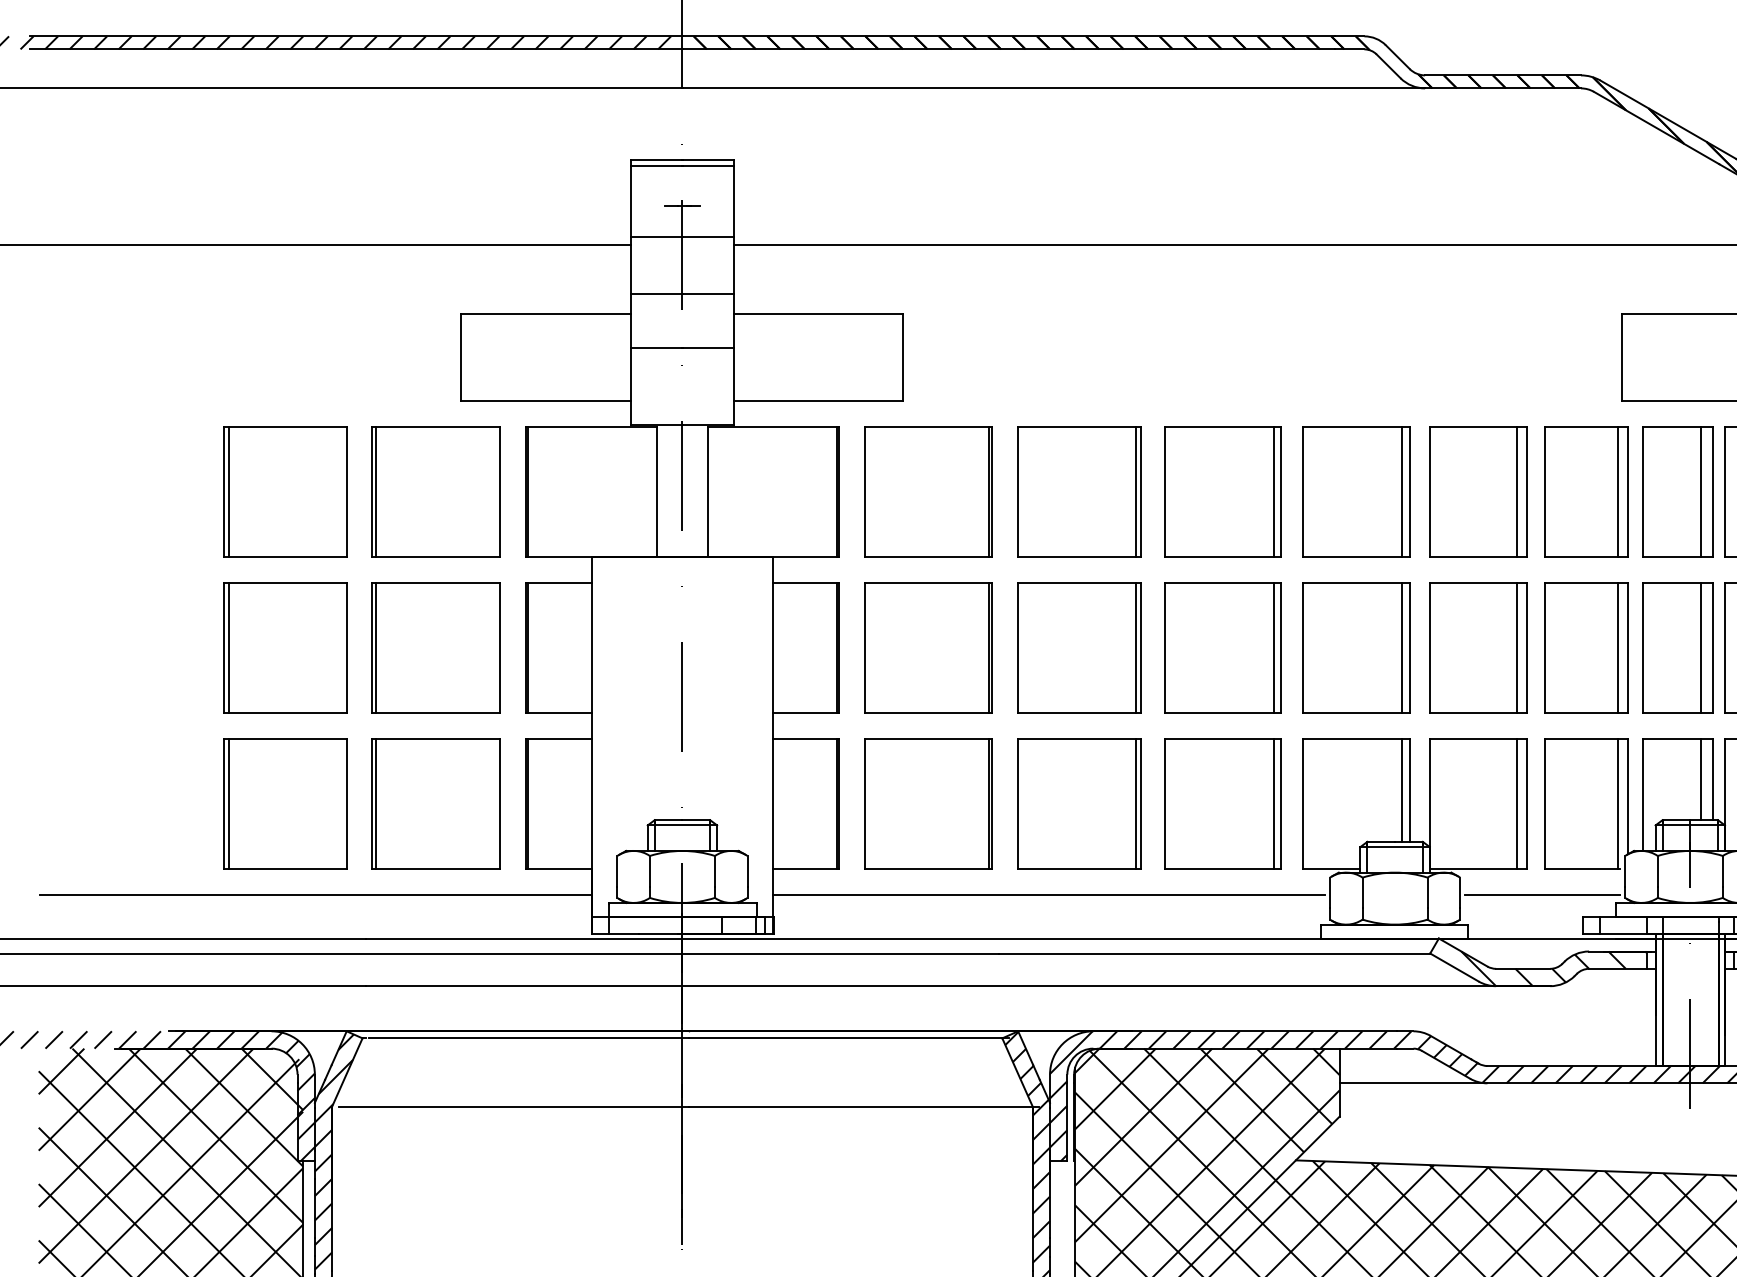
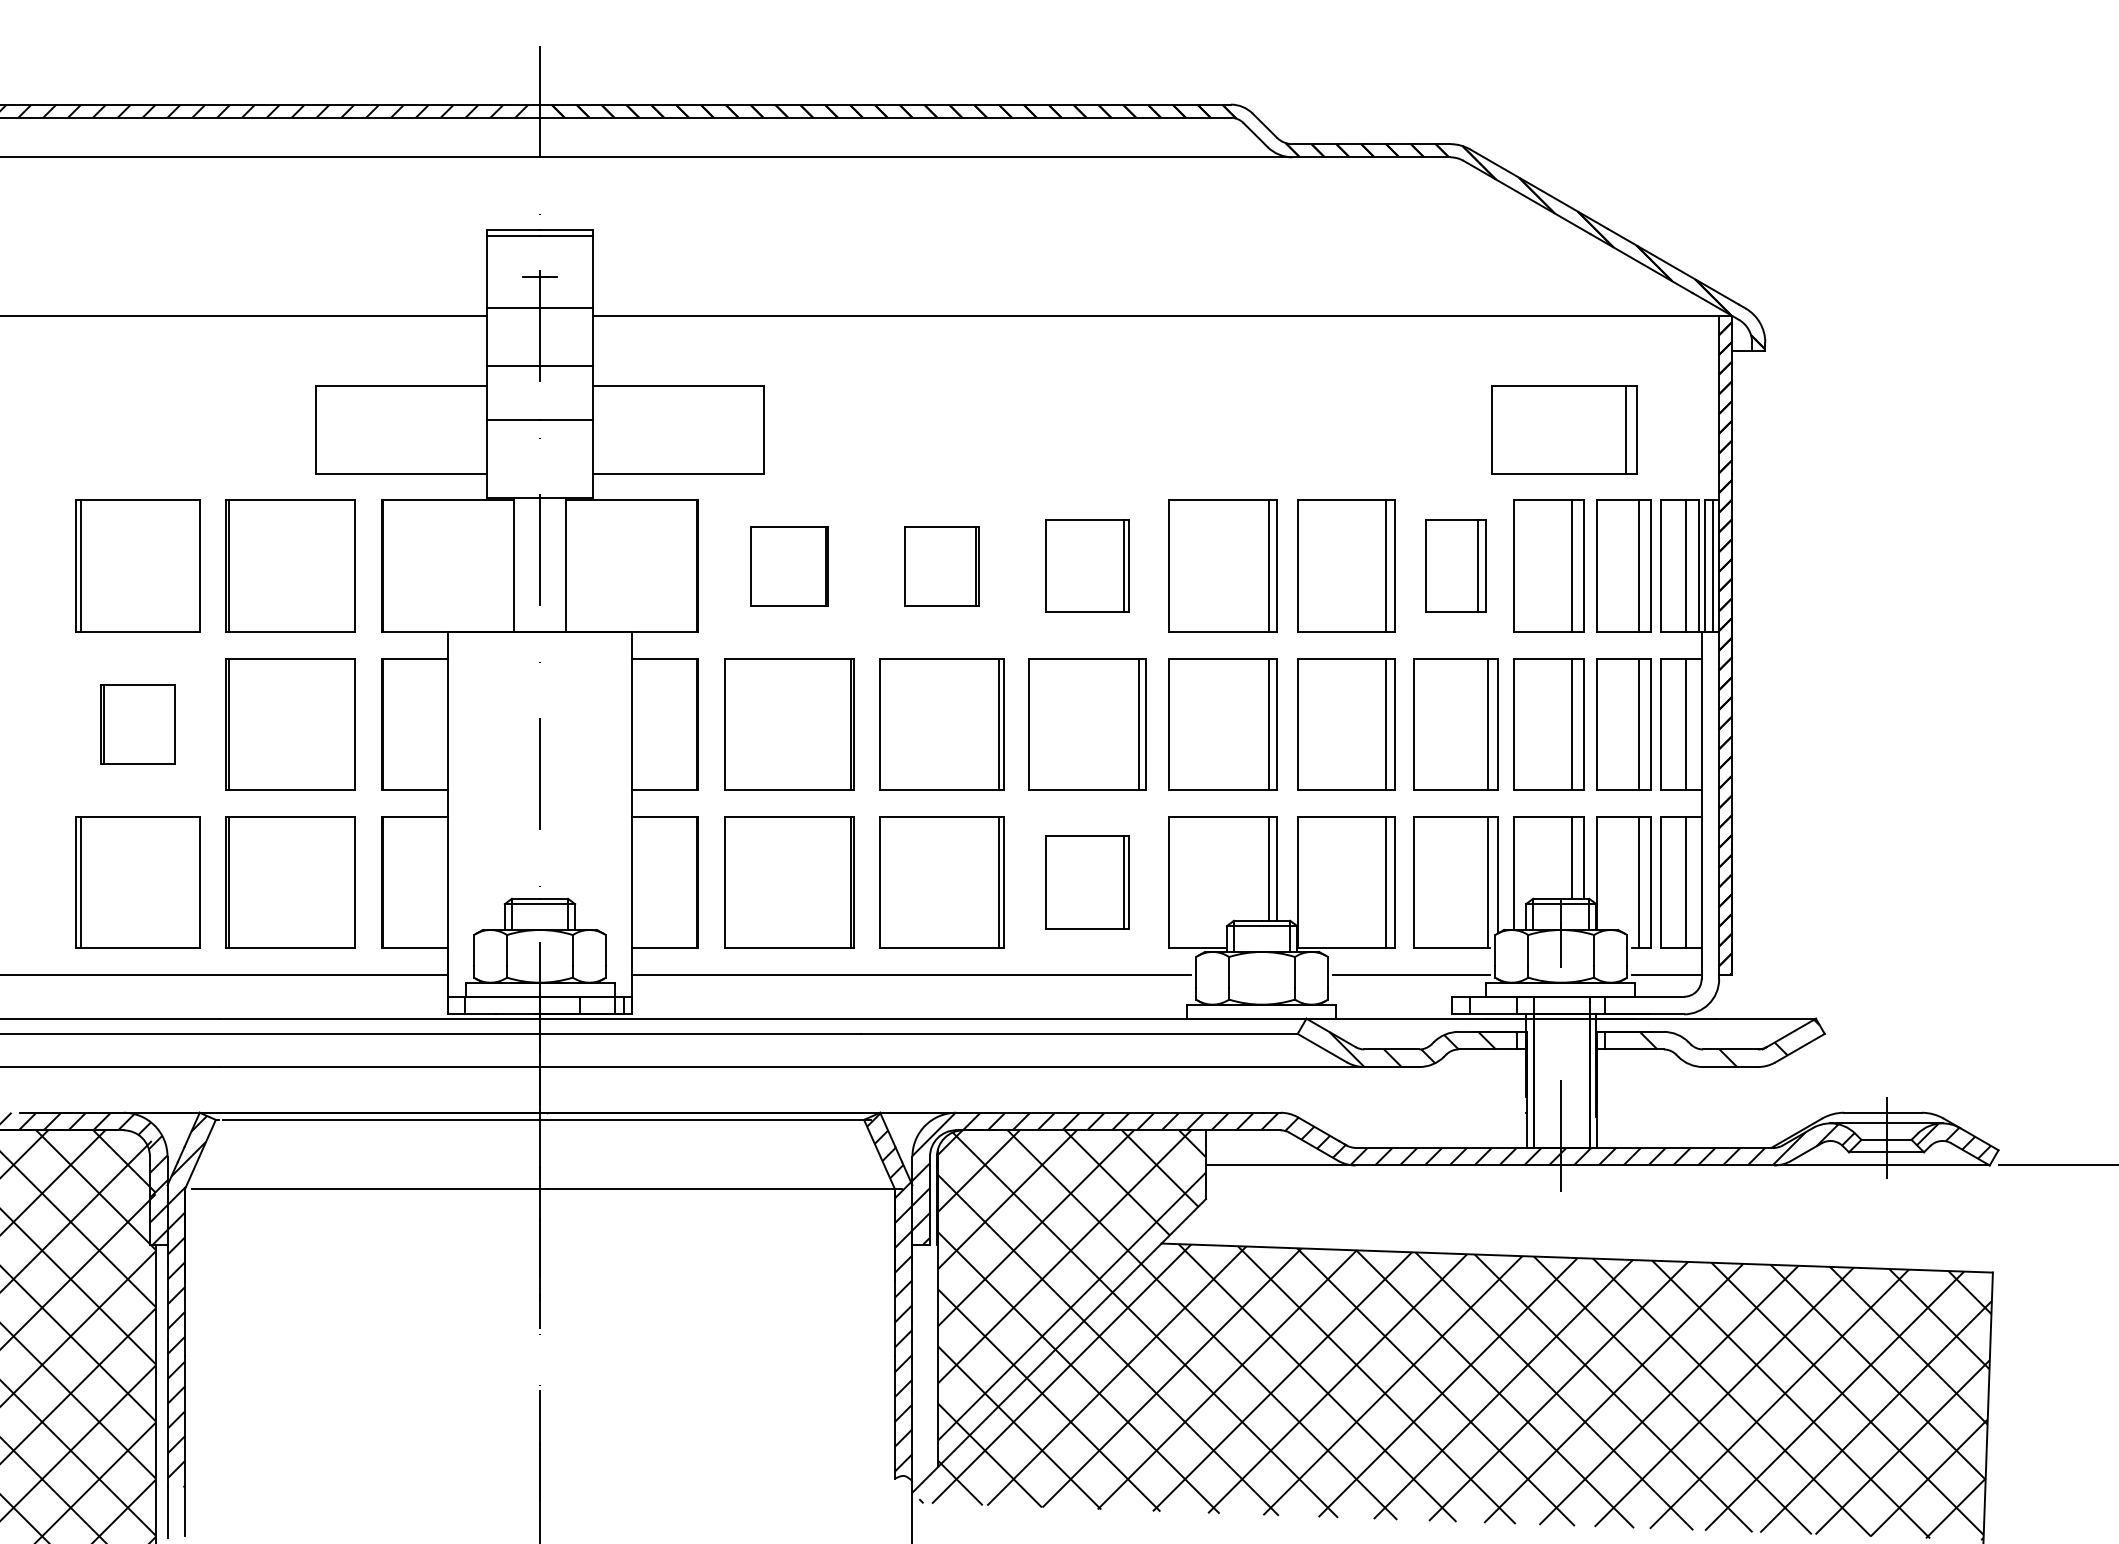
part: (928, 491) -> (789, 565), size x0.6
part: (1078, 491) -> (941, 565), size x0.6
part: (1222, 491) -> (1087, 565), size x0.7
part: (1585, 491) -> (1455, 565), size x0.7
part: (285, 648) -> (137, 724), size x0.6
part: (1222, 804) -> (1087, 882), size x0.7

